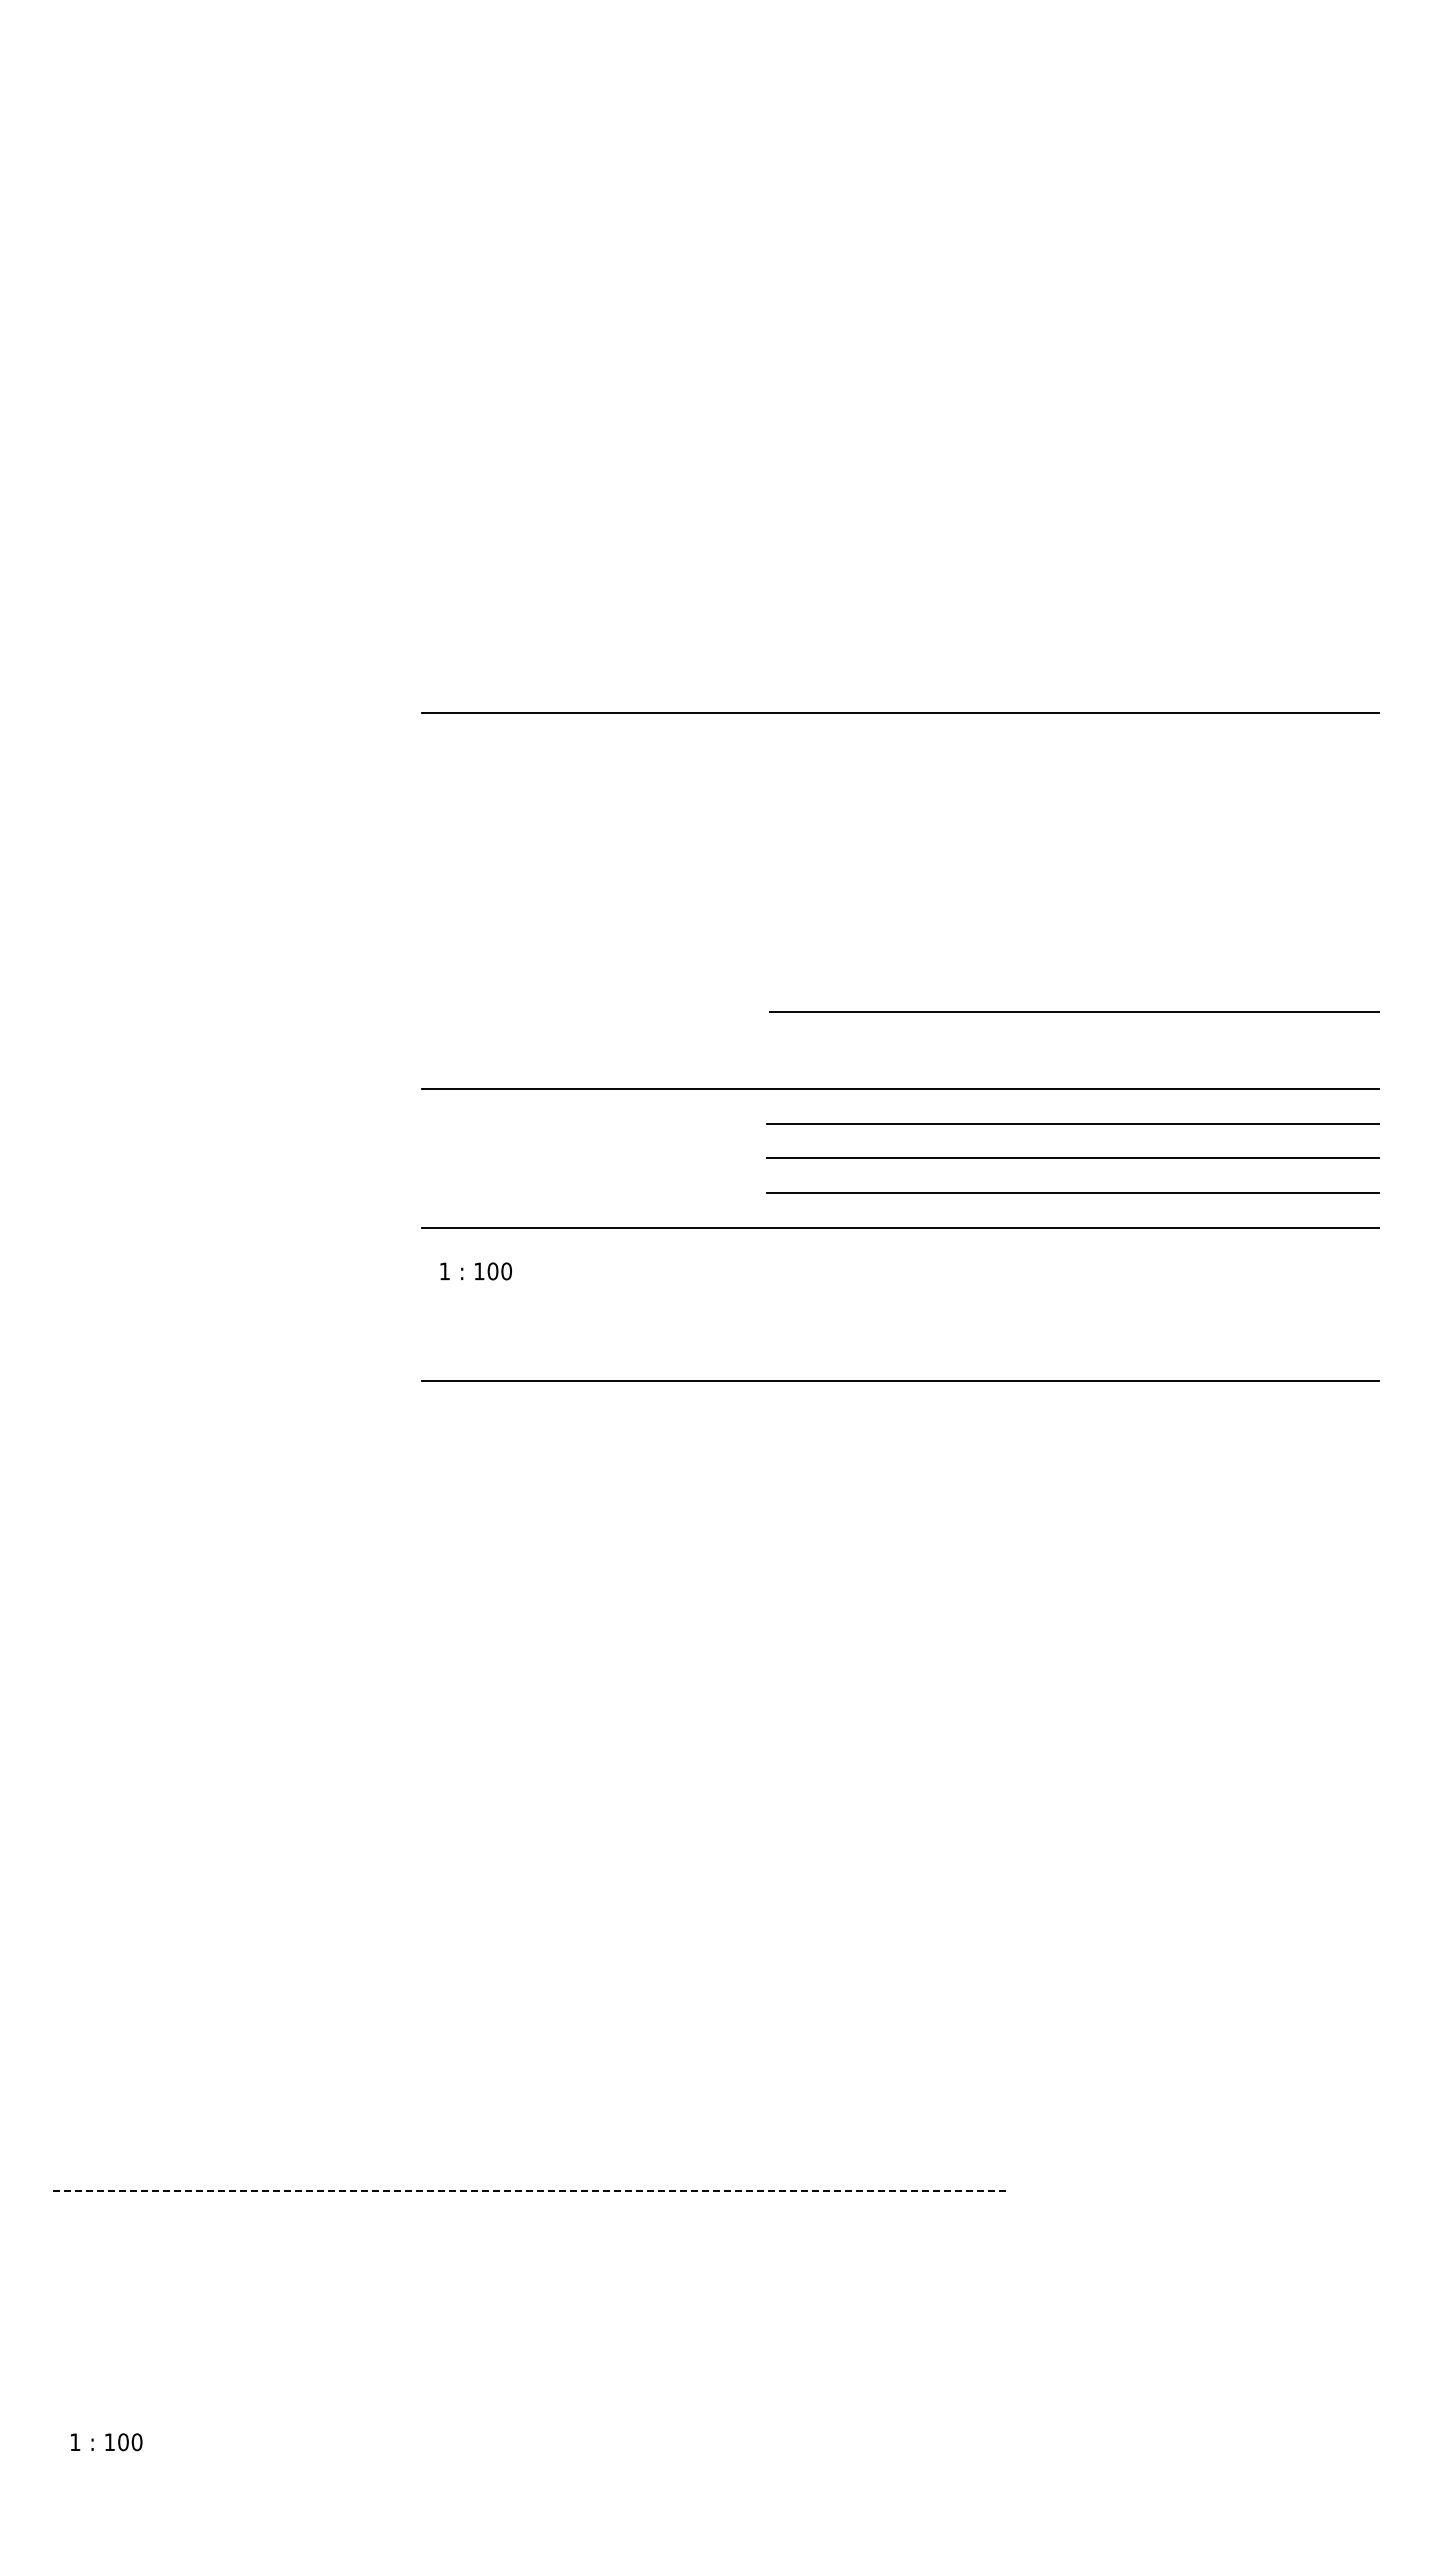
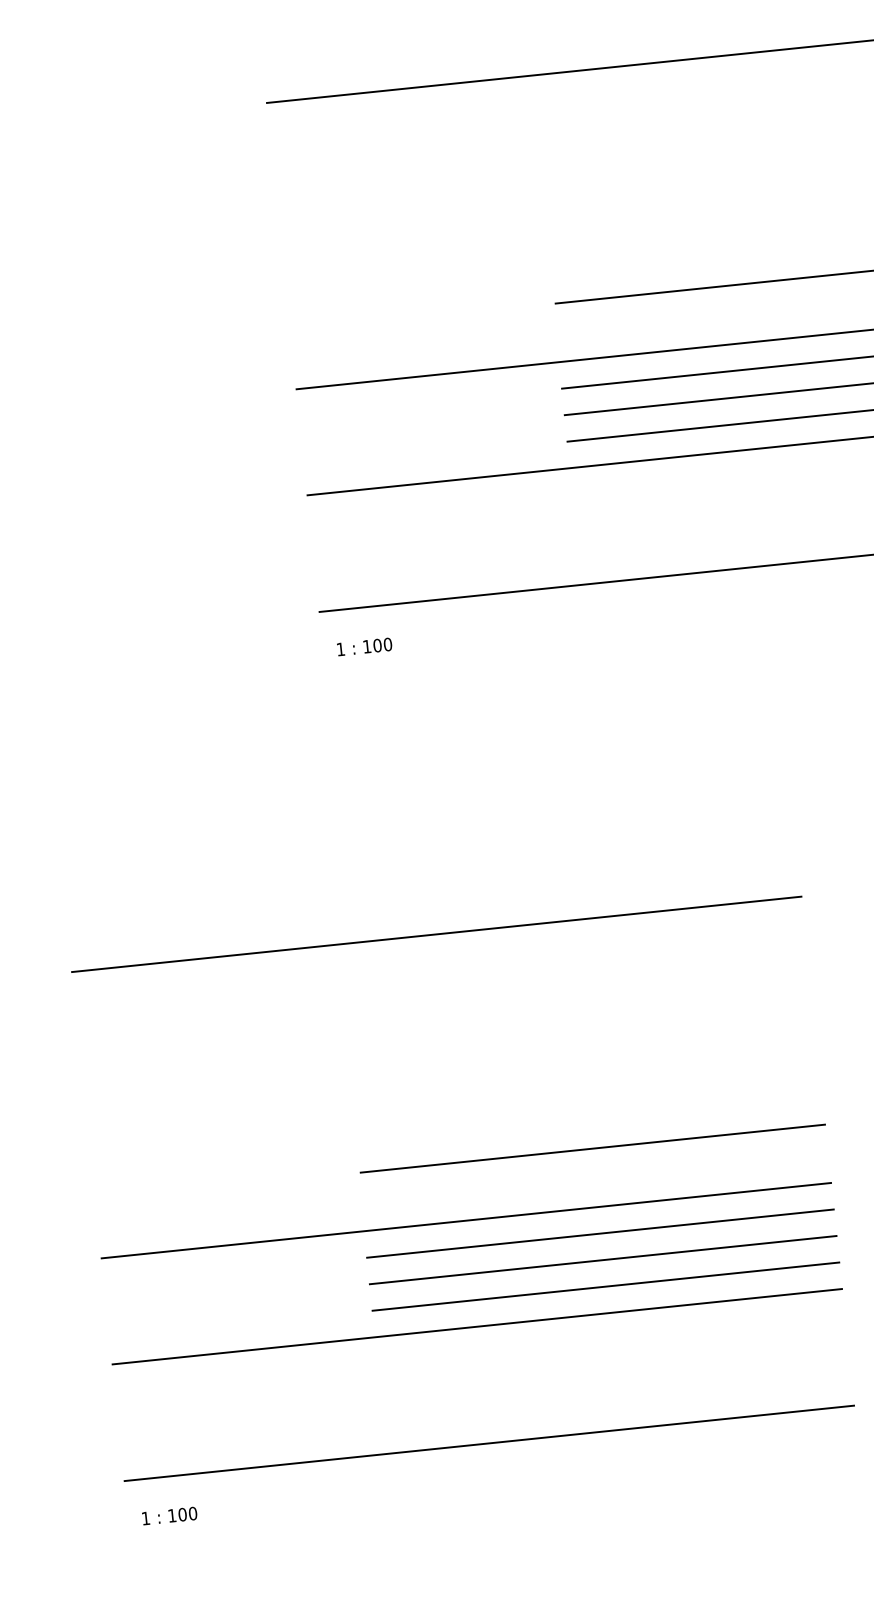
text: (476, 1271) -> (364, 646), moved
line: (530, 1815) -> (436, 934), added
line: (704, 2114) -> (592, 1148), added
line: (531, 2190) -> (466, 1220), dashed -> solid
line: (703, 2225) -> (600, 1233), added
line: (703, 2260) -> (603, 1260), added
line: (703, 2295) -> (606, 1287), added
line: (530, 2329) -> (476, 1326), added
text: (106, 2442) -> (169, 1516), moved
line: (530, 2482) -> (488, 1443), added

